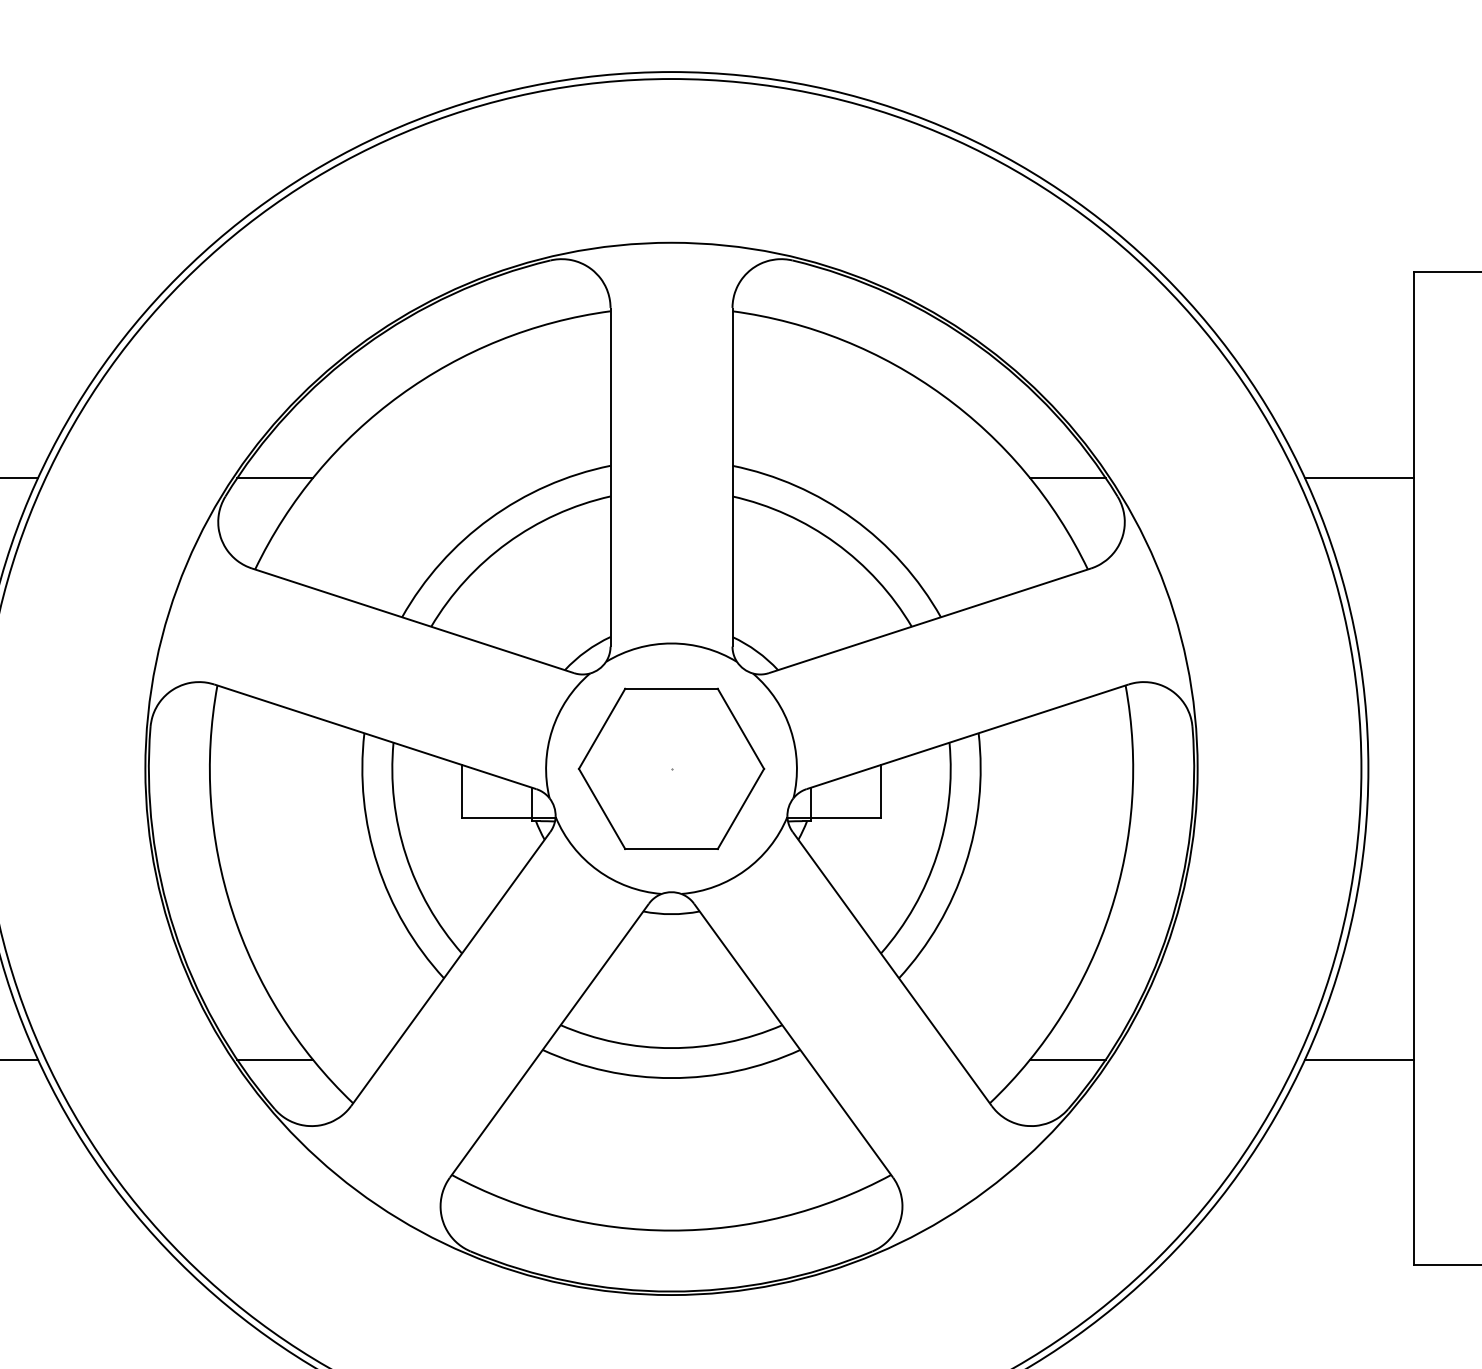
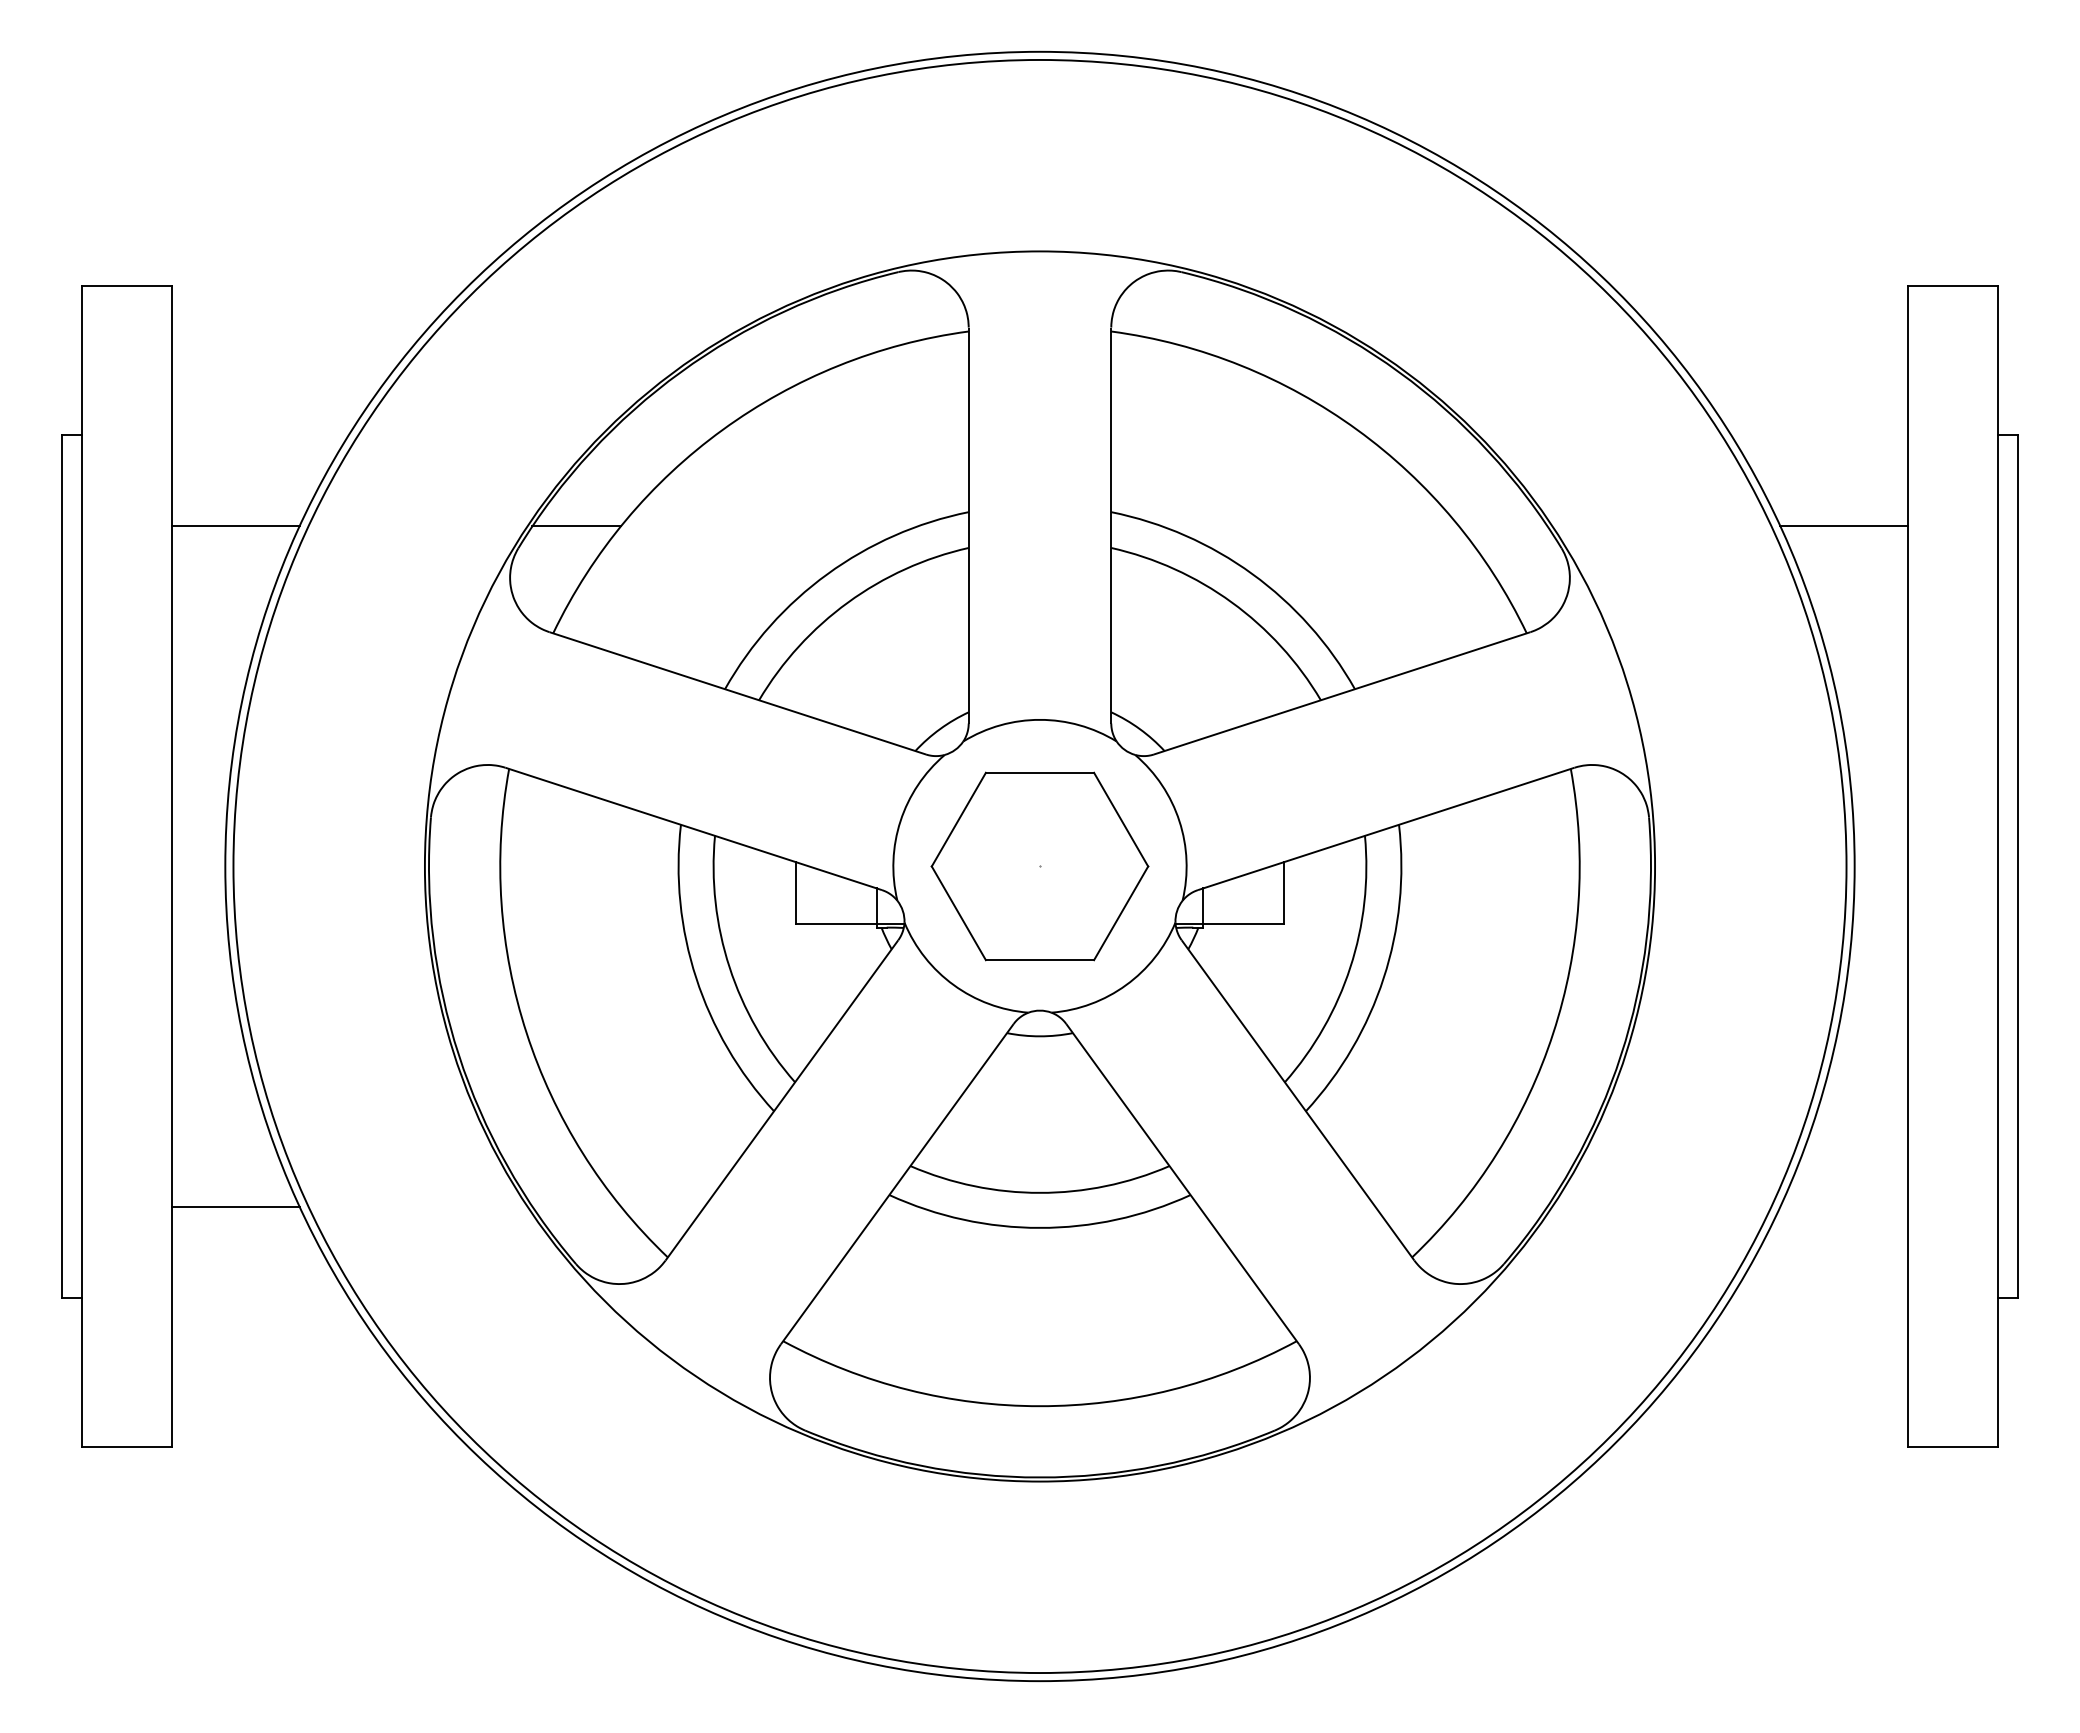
line: (1068, 478) -> (1503, 526), removed
line: (275, 1059) -> (576, 1206), removed
line: (1068, 1059) -> (1503, 1206), removed
line: (1359, 1059) -> (1844, 1206), removed

